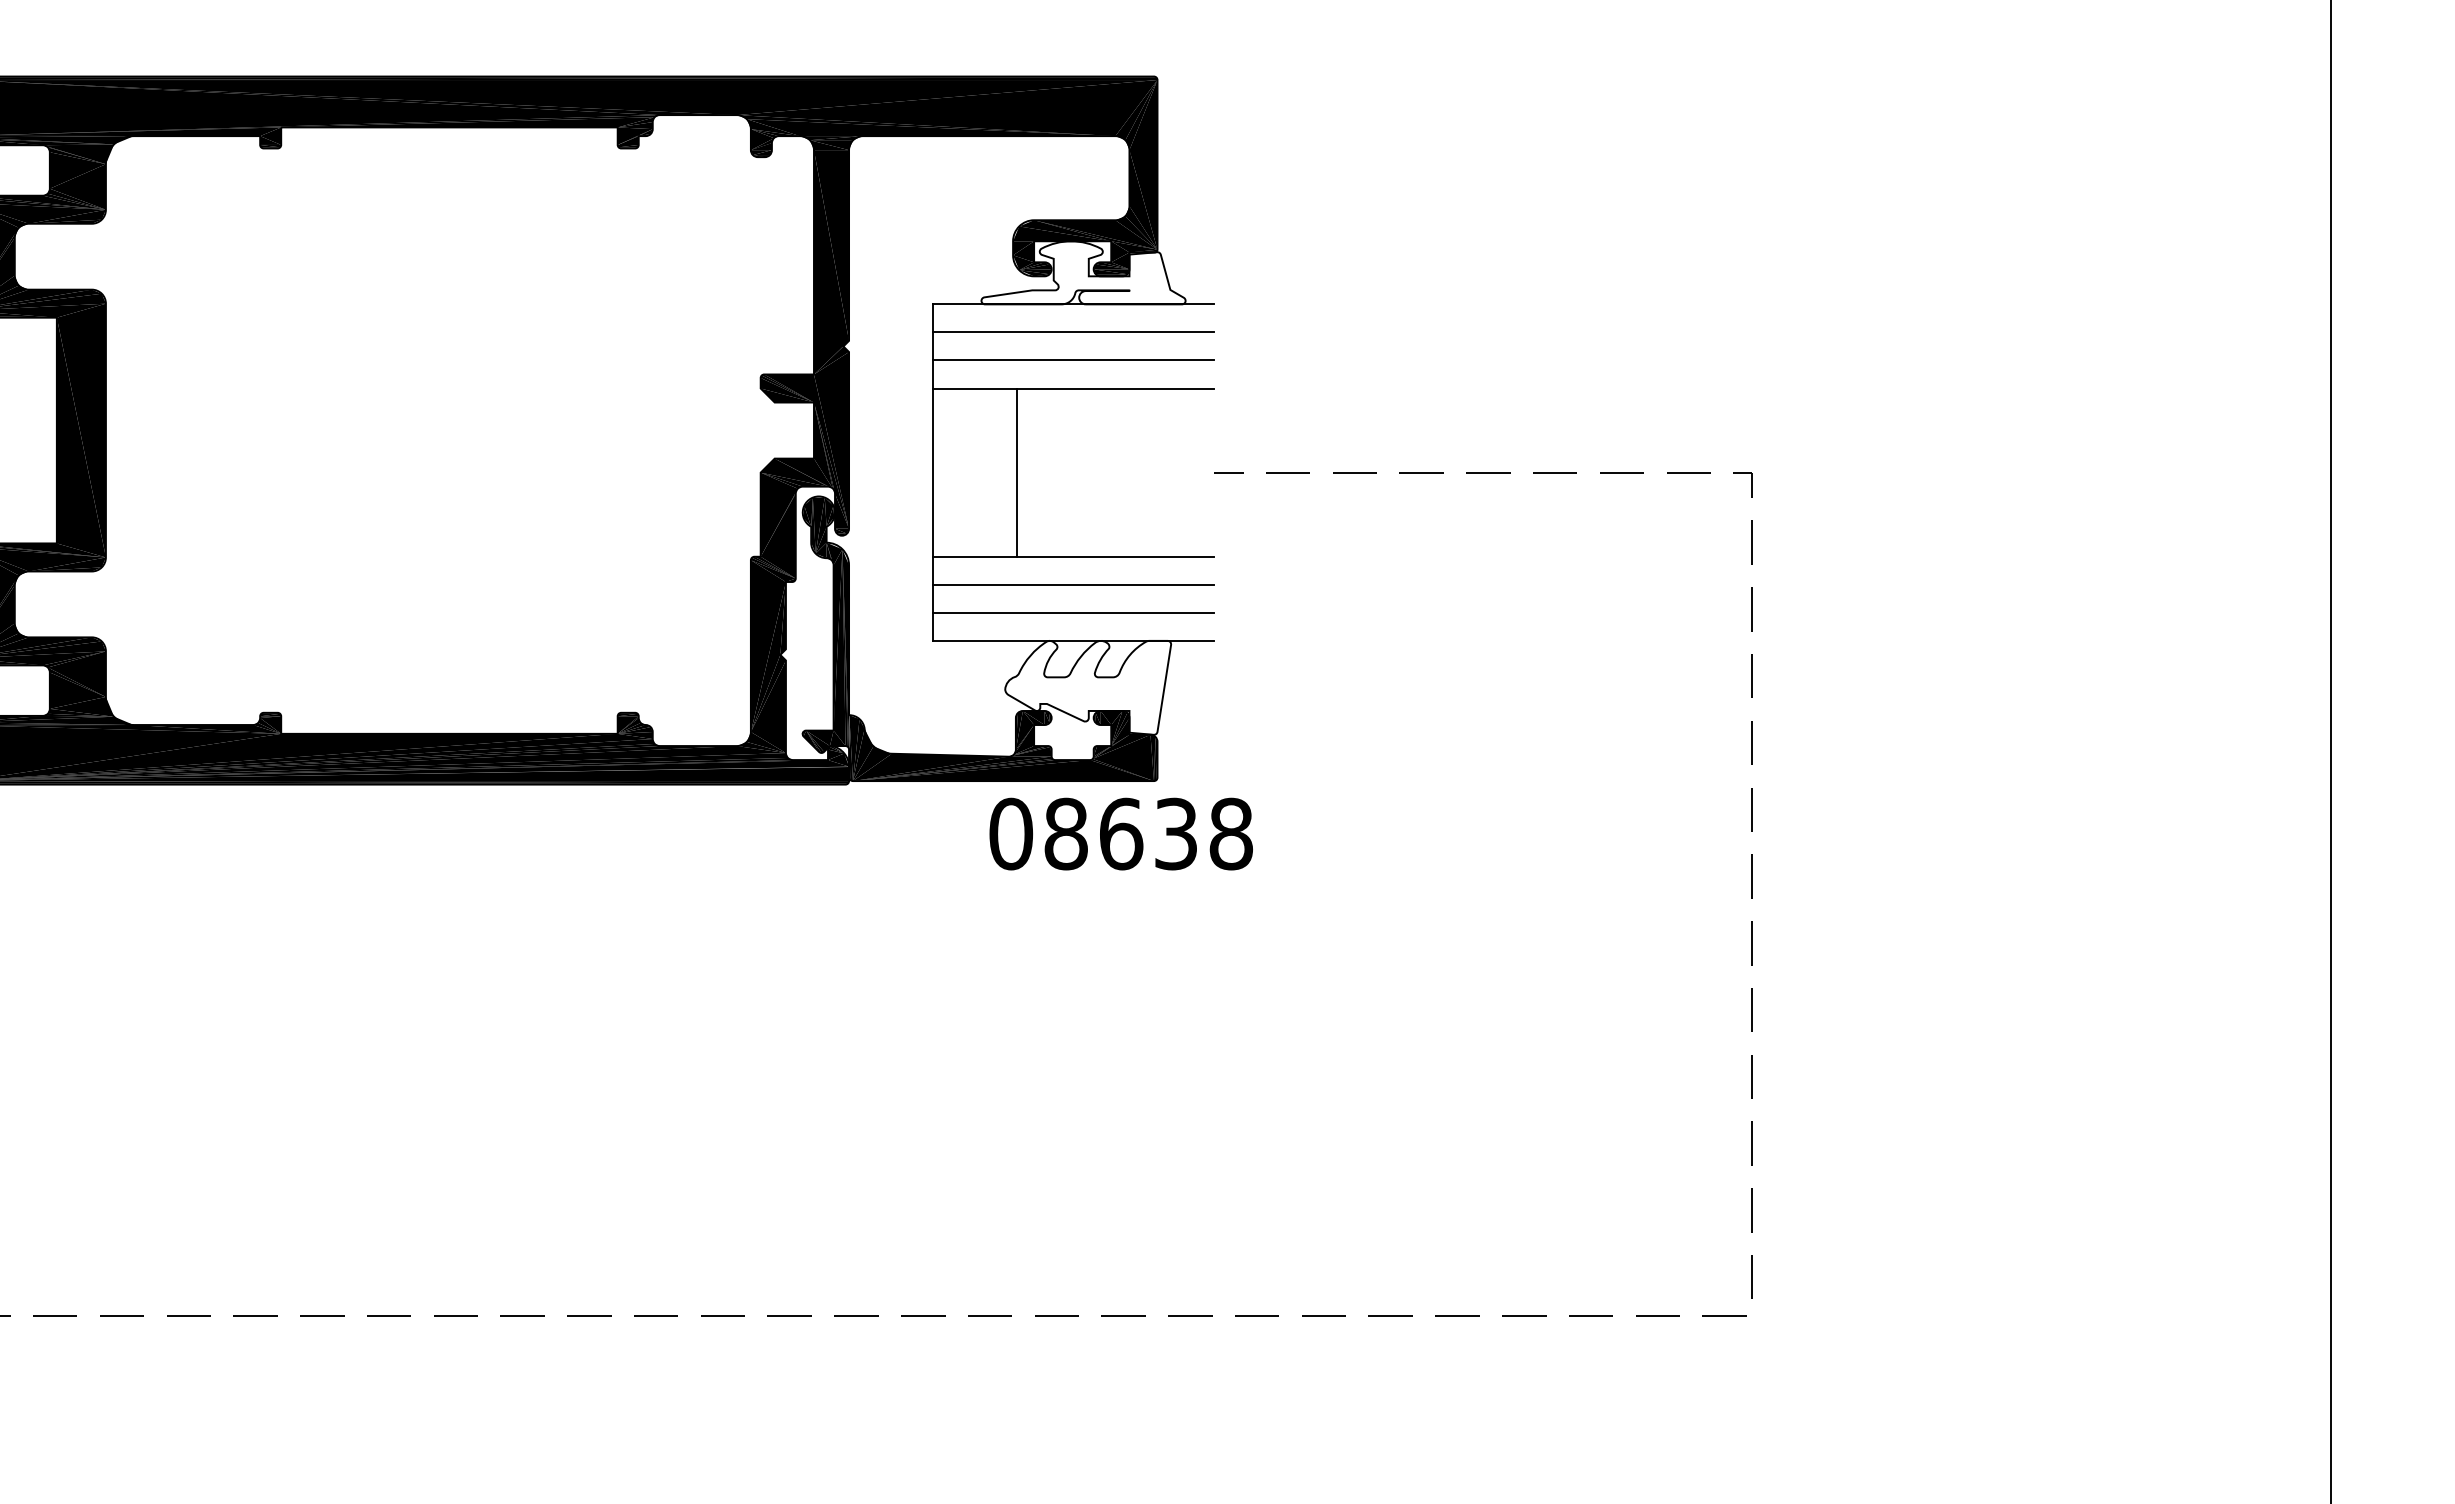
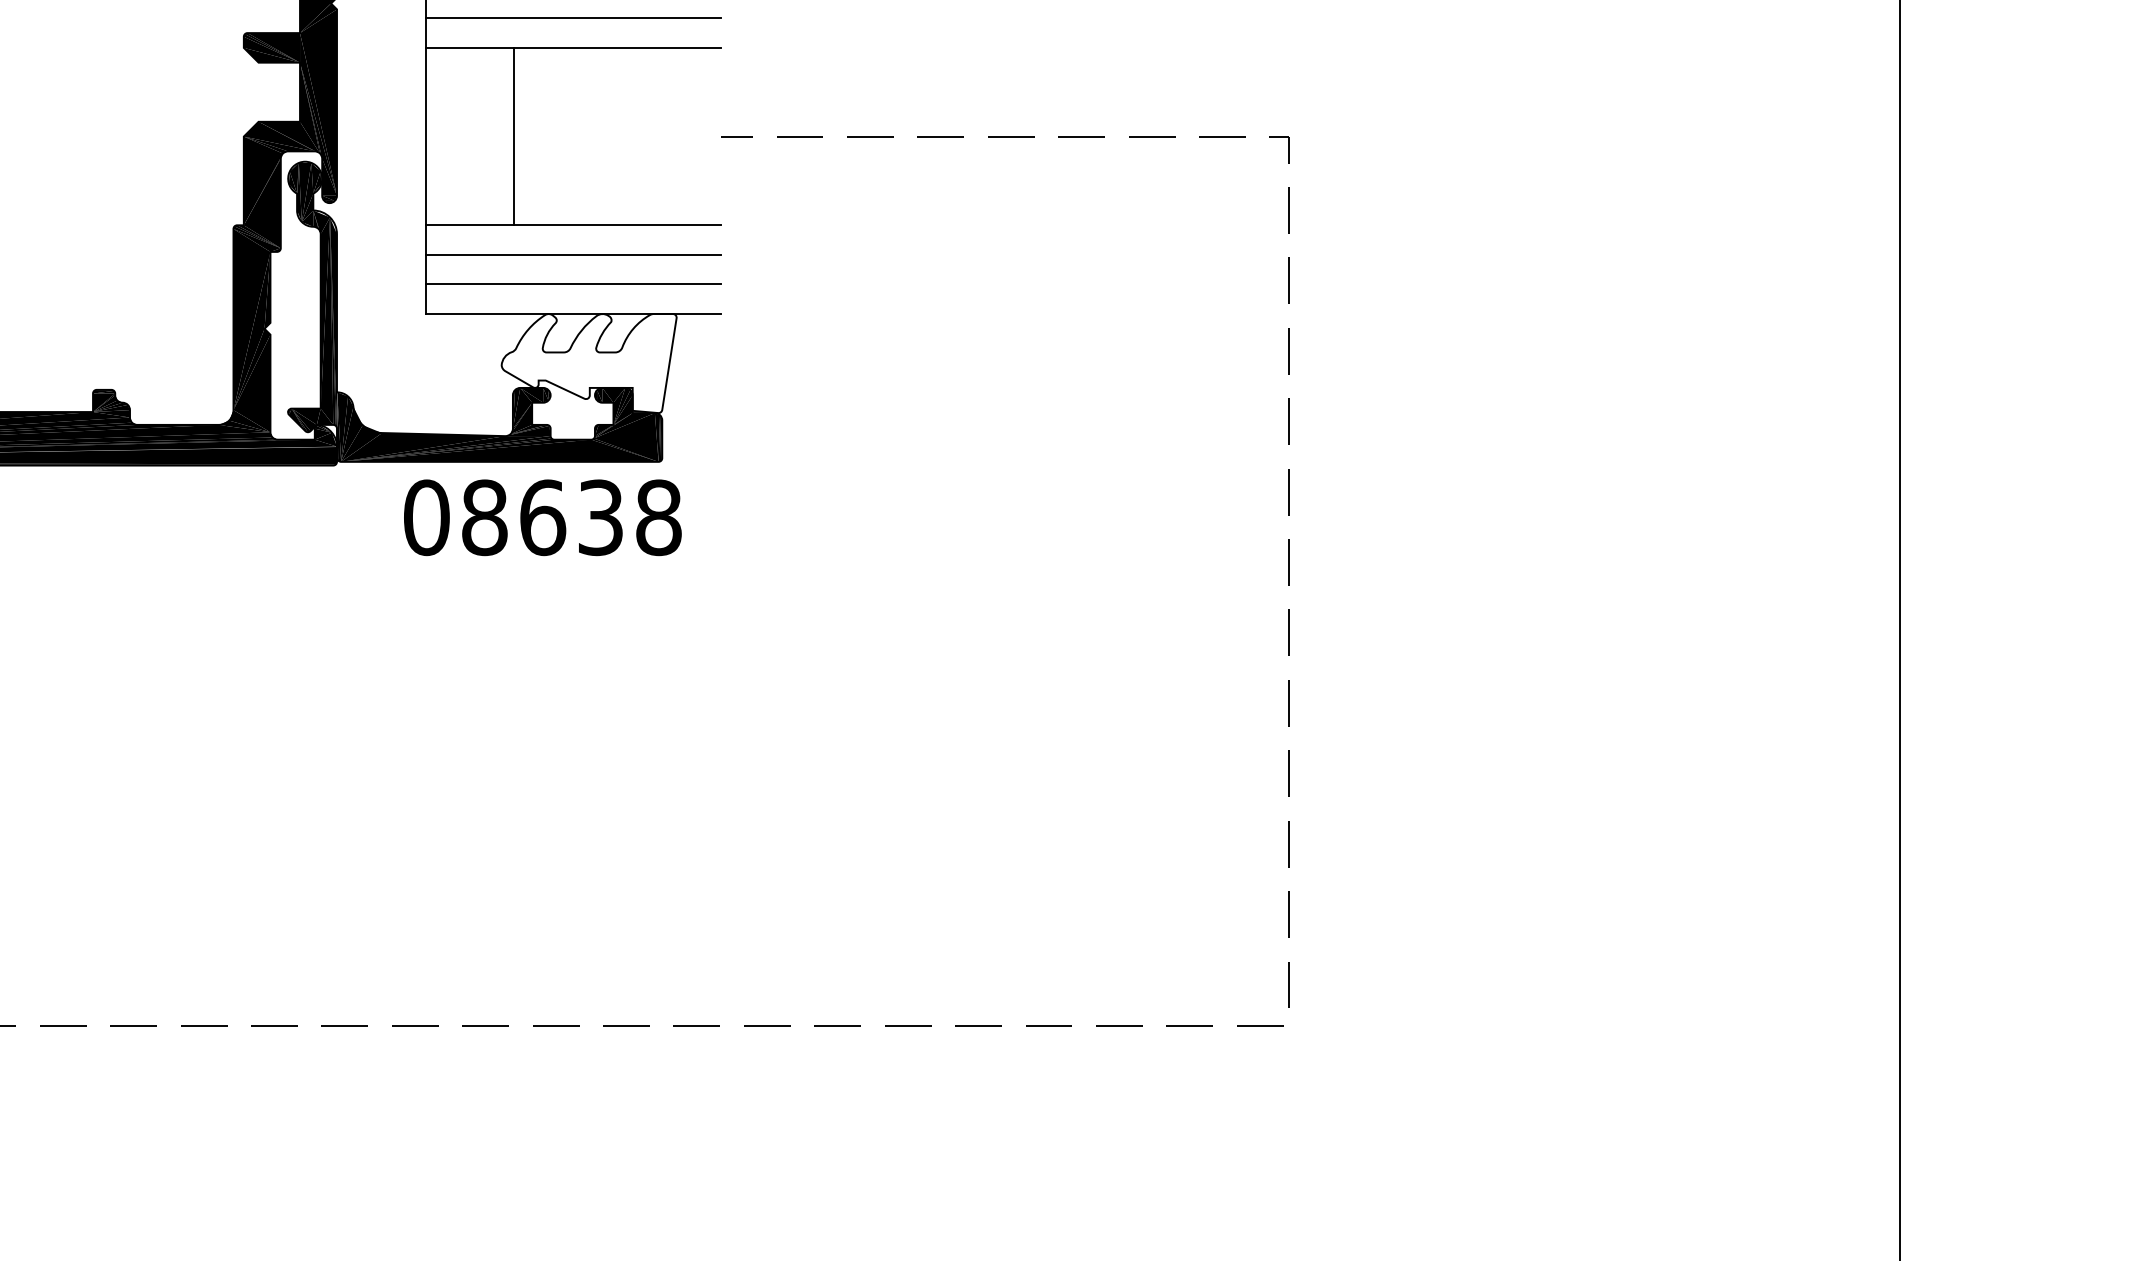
text: (1120, 833) -> (542, 517), moved

